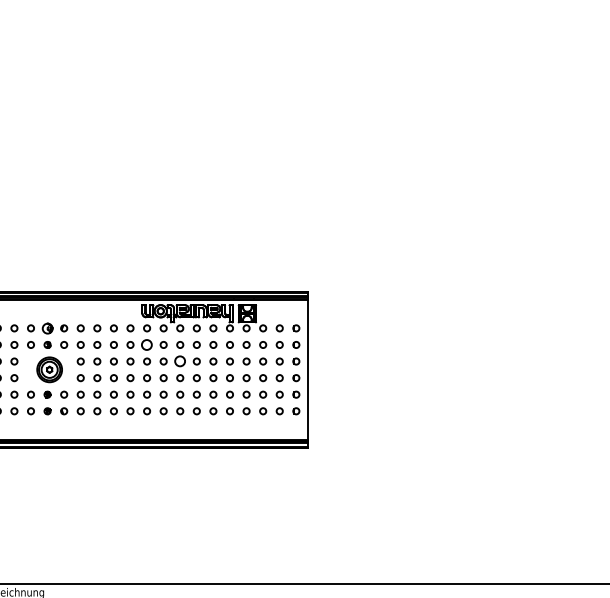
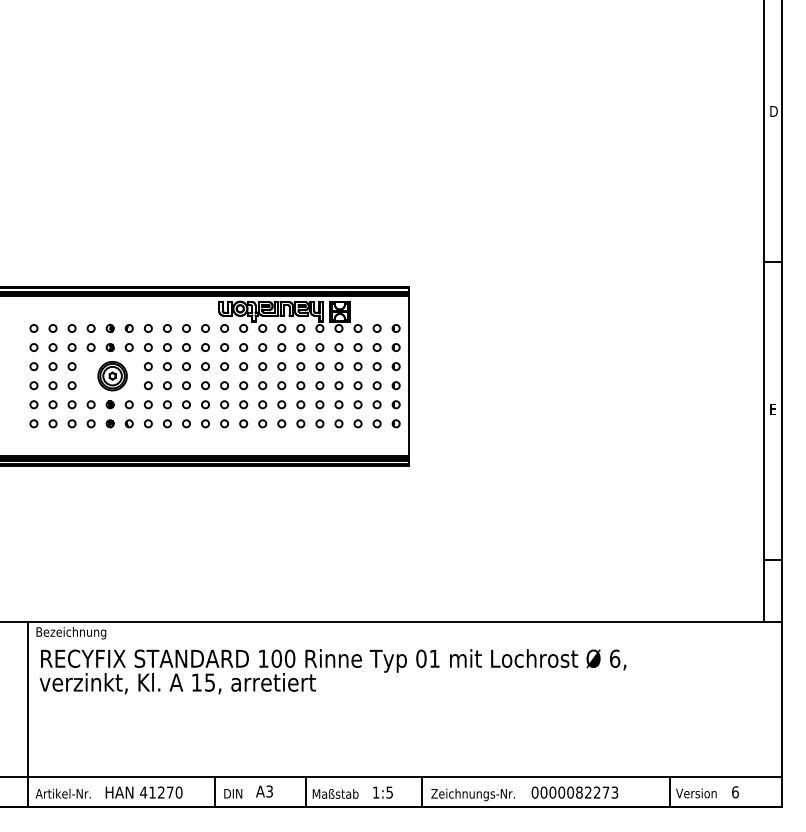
part: (46, 327) -> (109, 327), size x0.62
circle: (147, 344) -> (224, 347), size x0.62
circle: (180, 361) -> (262, 366), size x0.62

